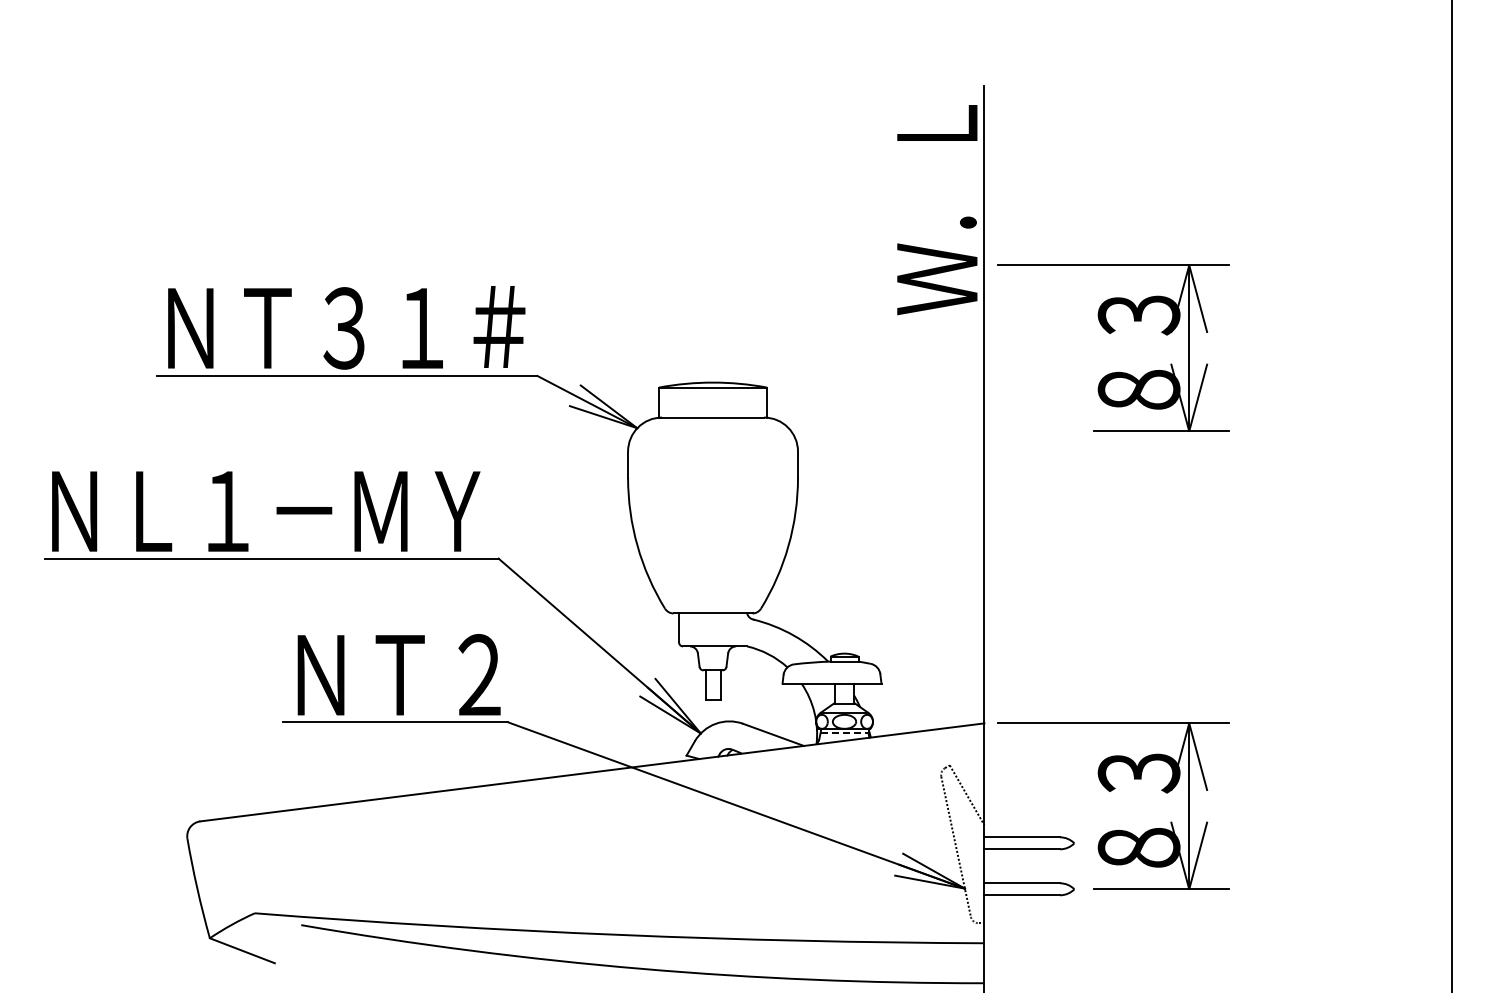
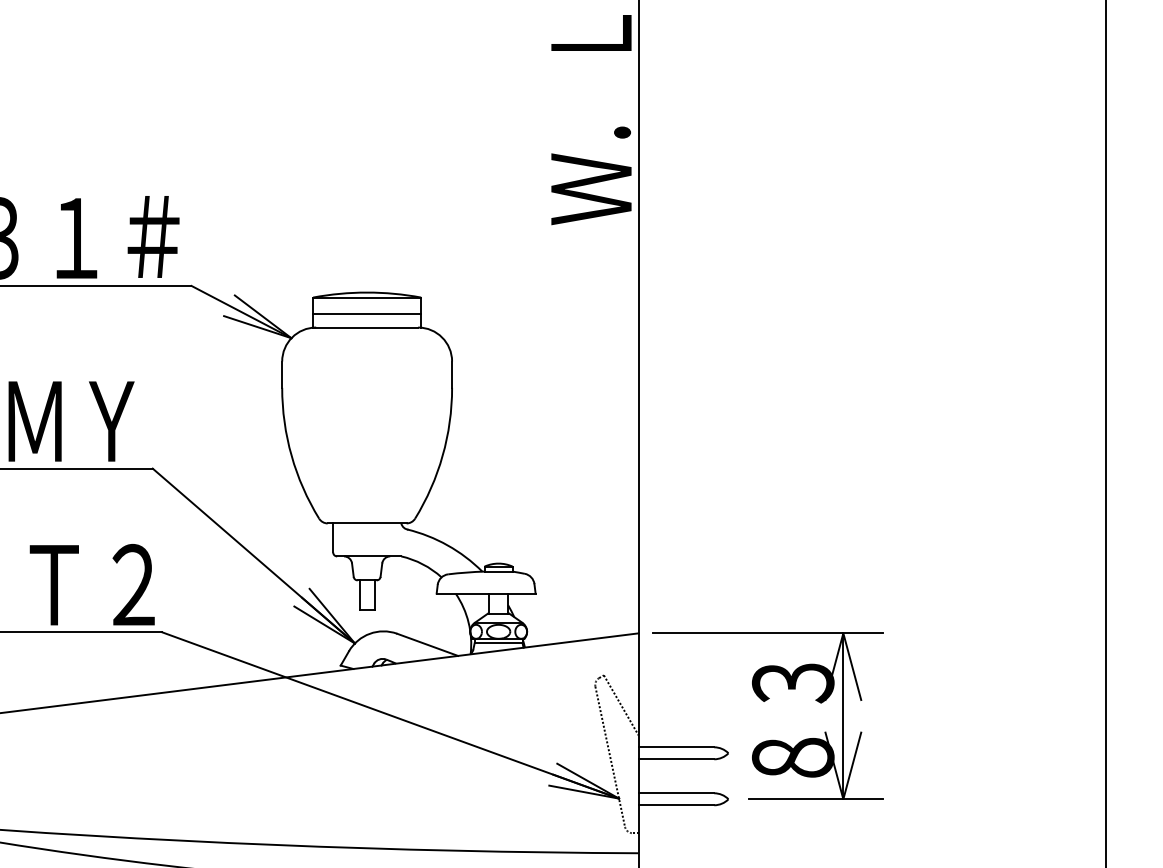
part: (1111, 333) -> (765, 243), removed
line: (713, 403) -> (367, 313), added
line: (844, 733) -> (498, 643), dashed -> solid

